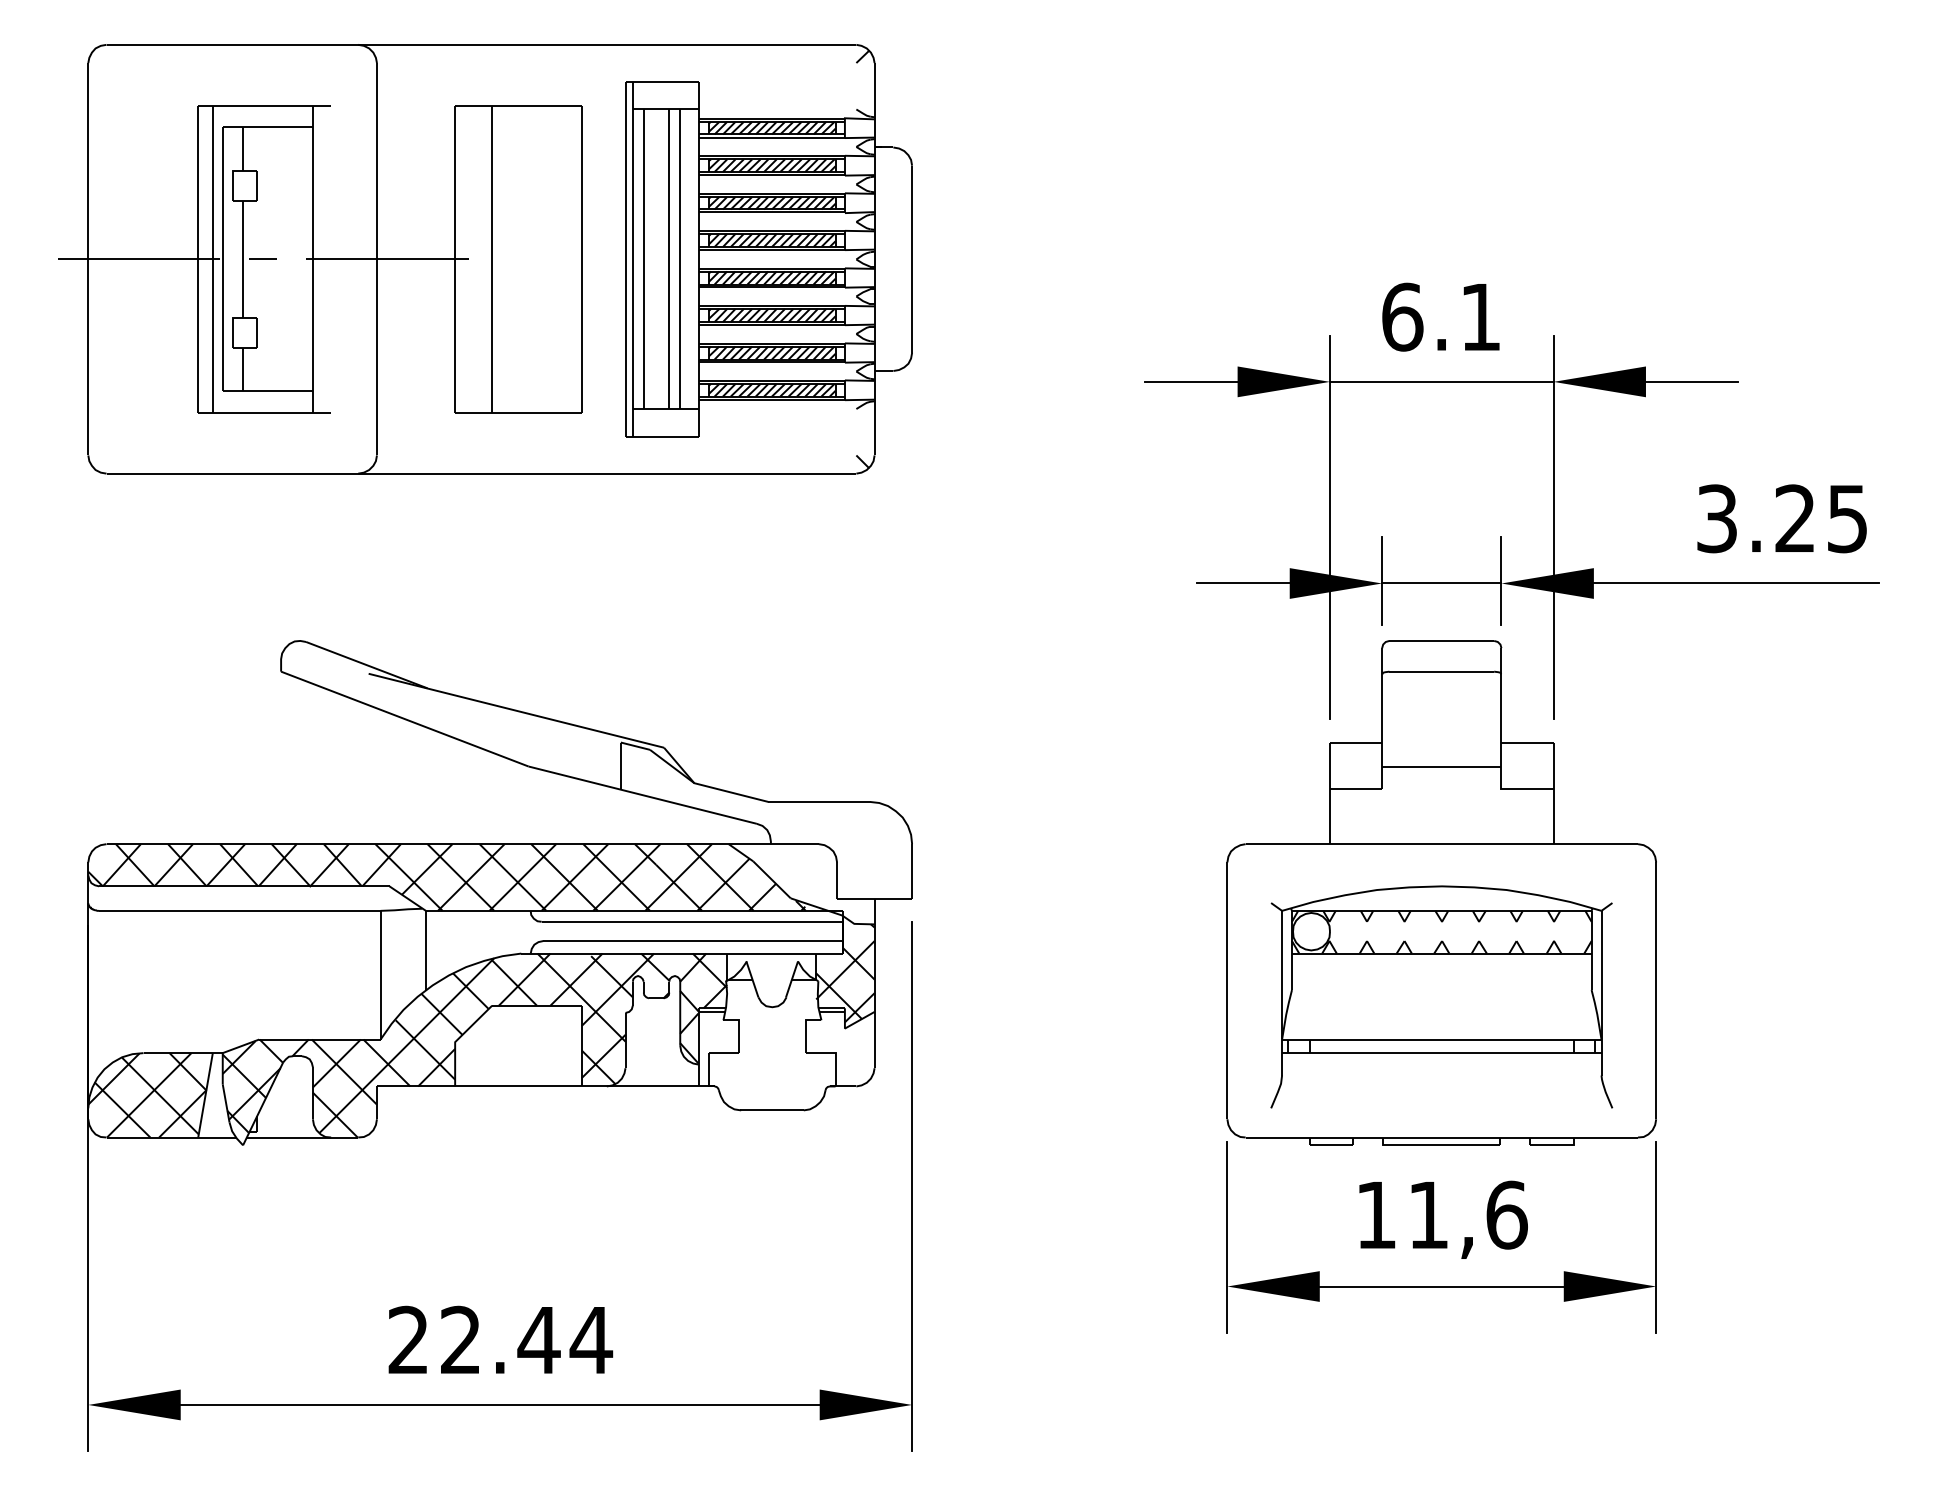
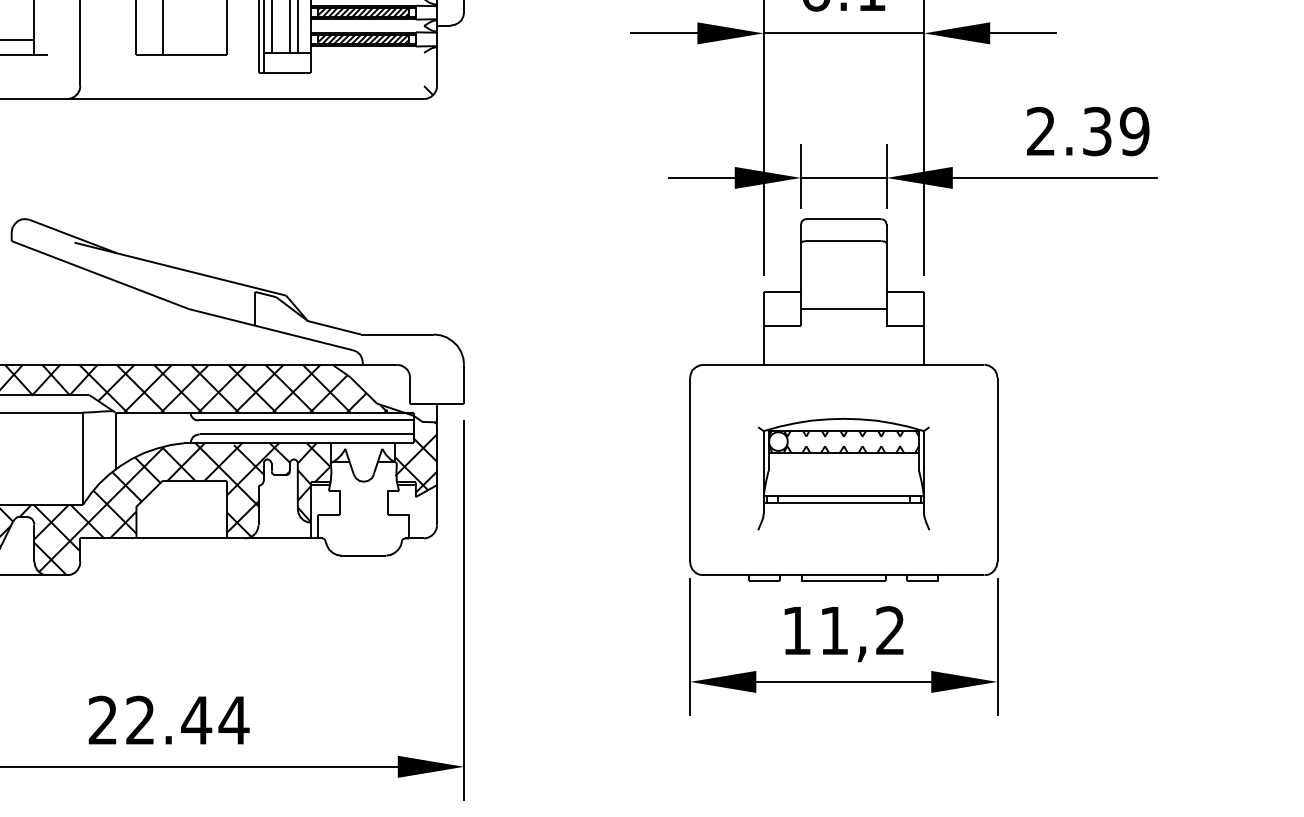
text: (1782, 518) -> (1088, 131), 3.25 -> 2.39
part: (1441, 996) -> (843, 474), size x0.7
text: (1506, 1214) -> (890, 630), 11,6 -> 11,2

